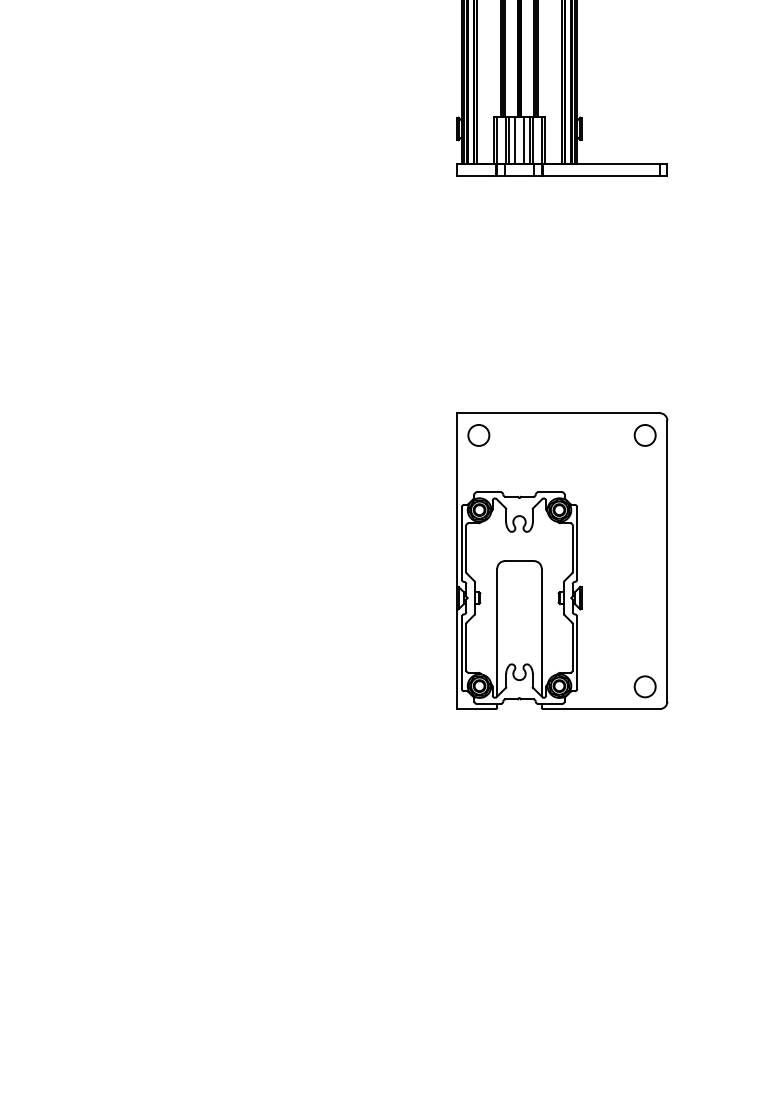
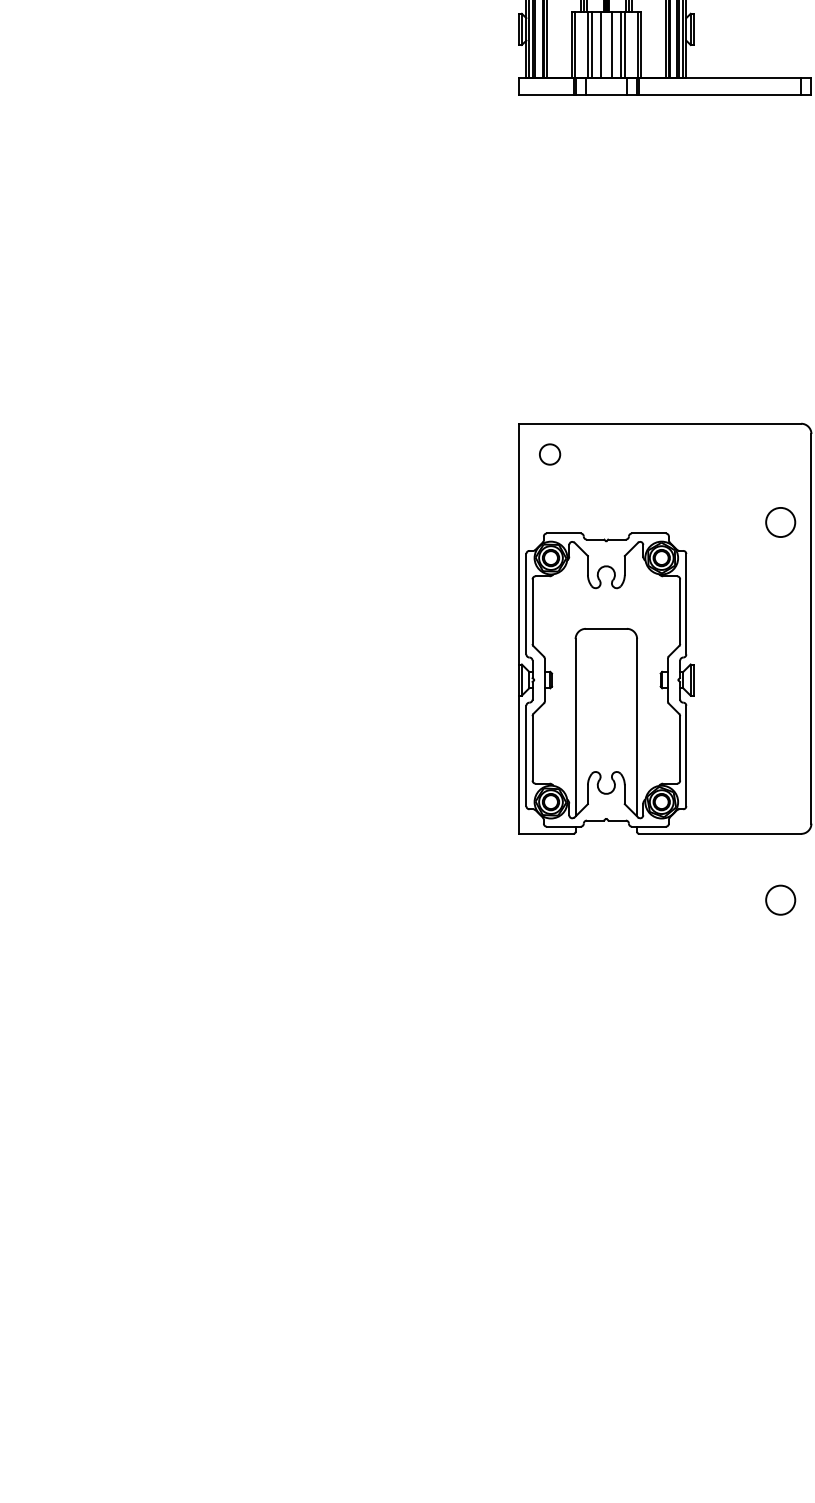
circle: (478, 435) -> (549, 454), size x0.7
circle: (644, 435) -> (779, 522), moved
circle: (644, 686) -> (779, 899), moved

